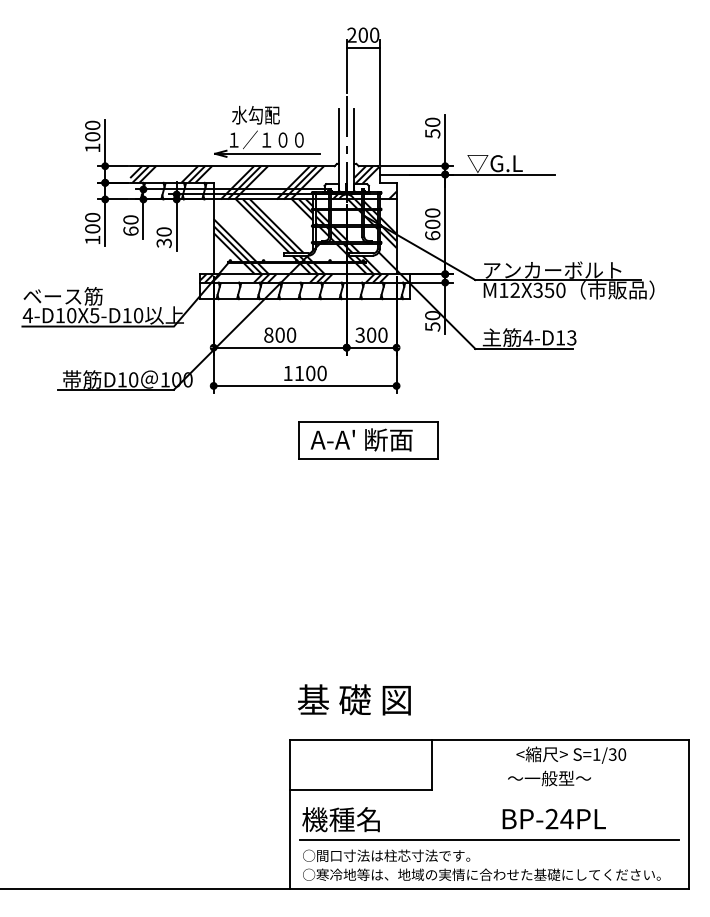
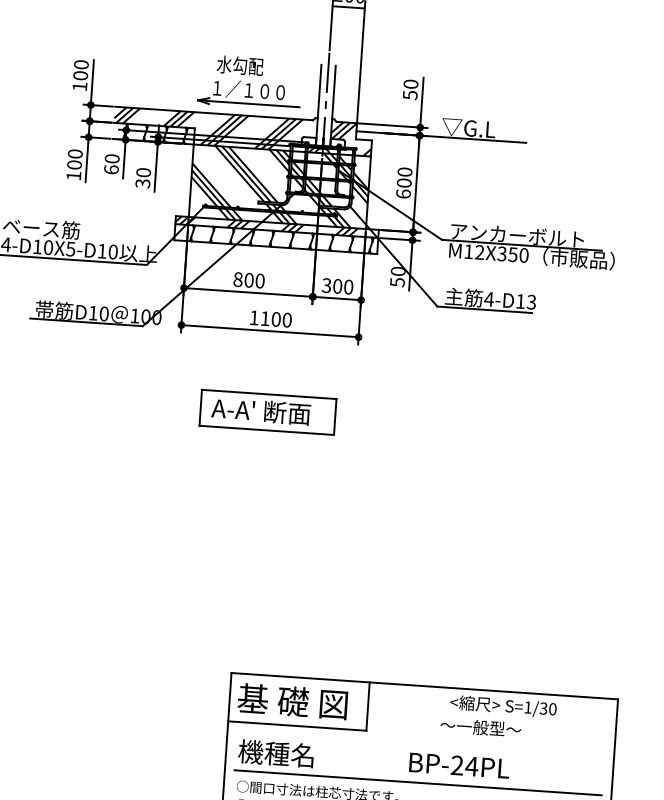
part: (368, 440) -> (267, 412), moved
text: (354, 699) -> (292, 701), moved
text: (553, 818) -> (458, 765), moved

